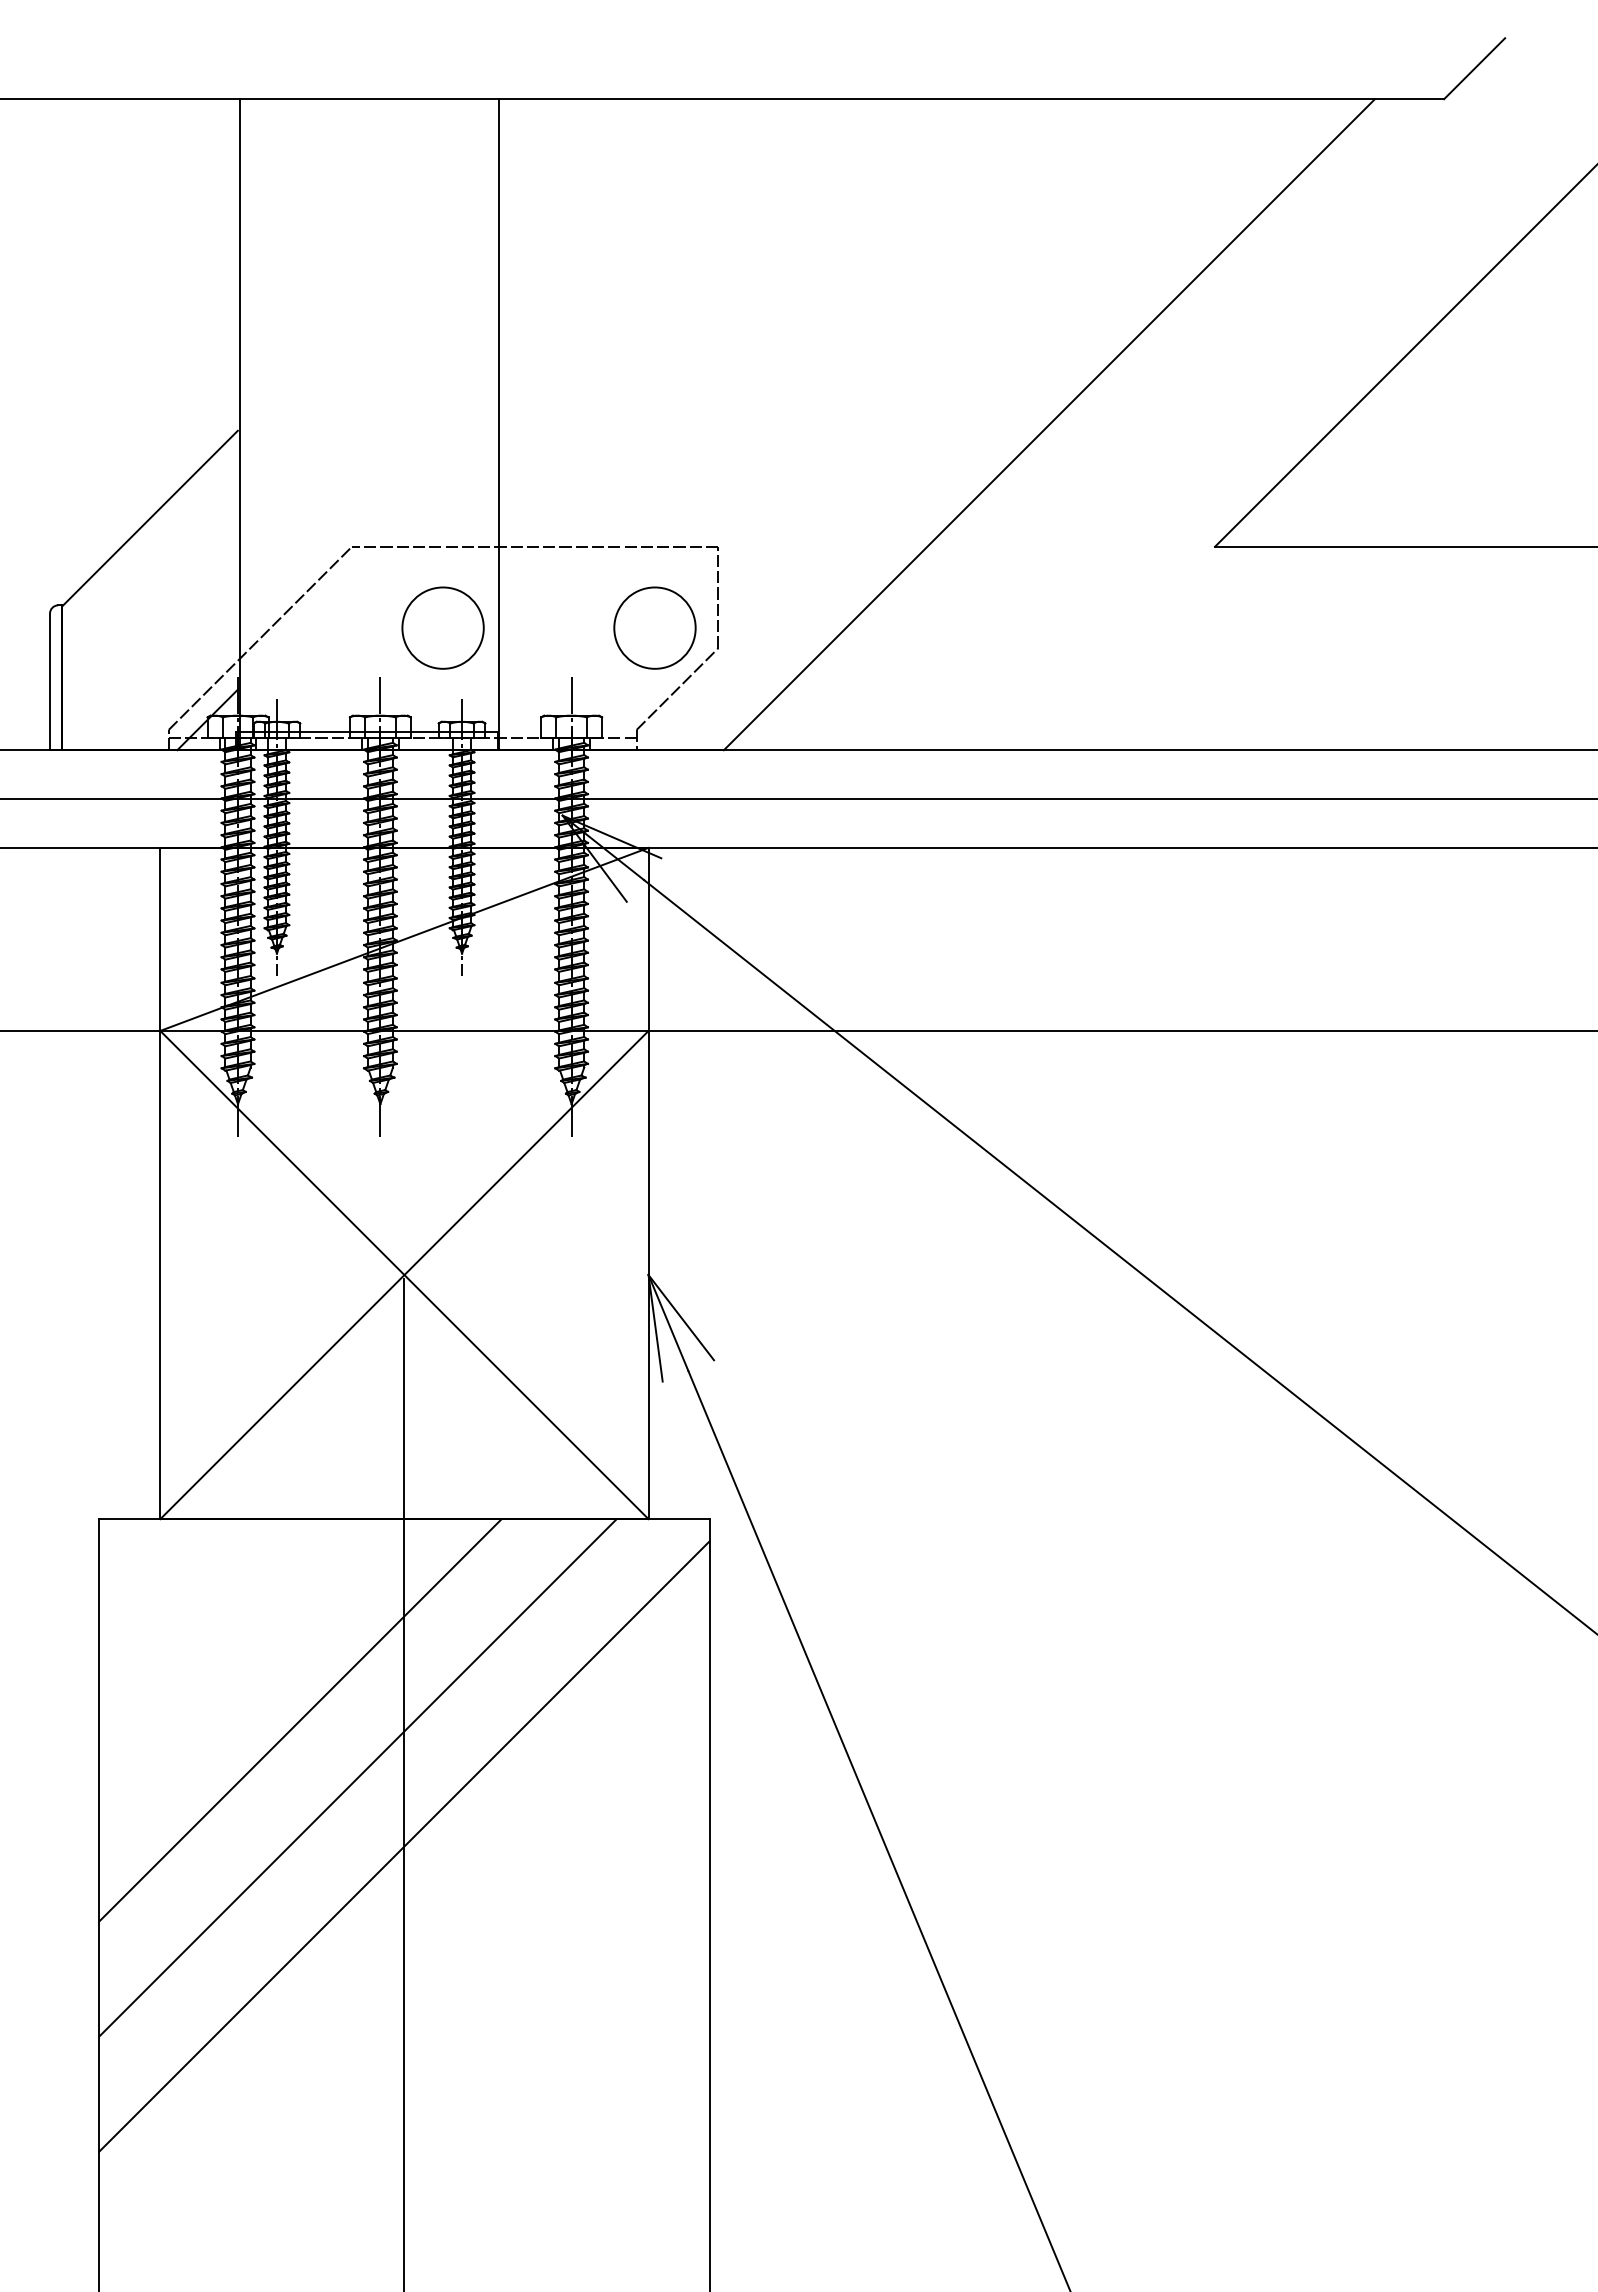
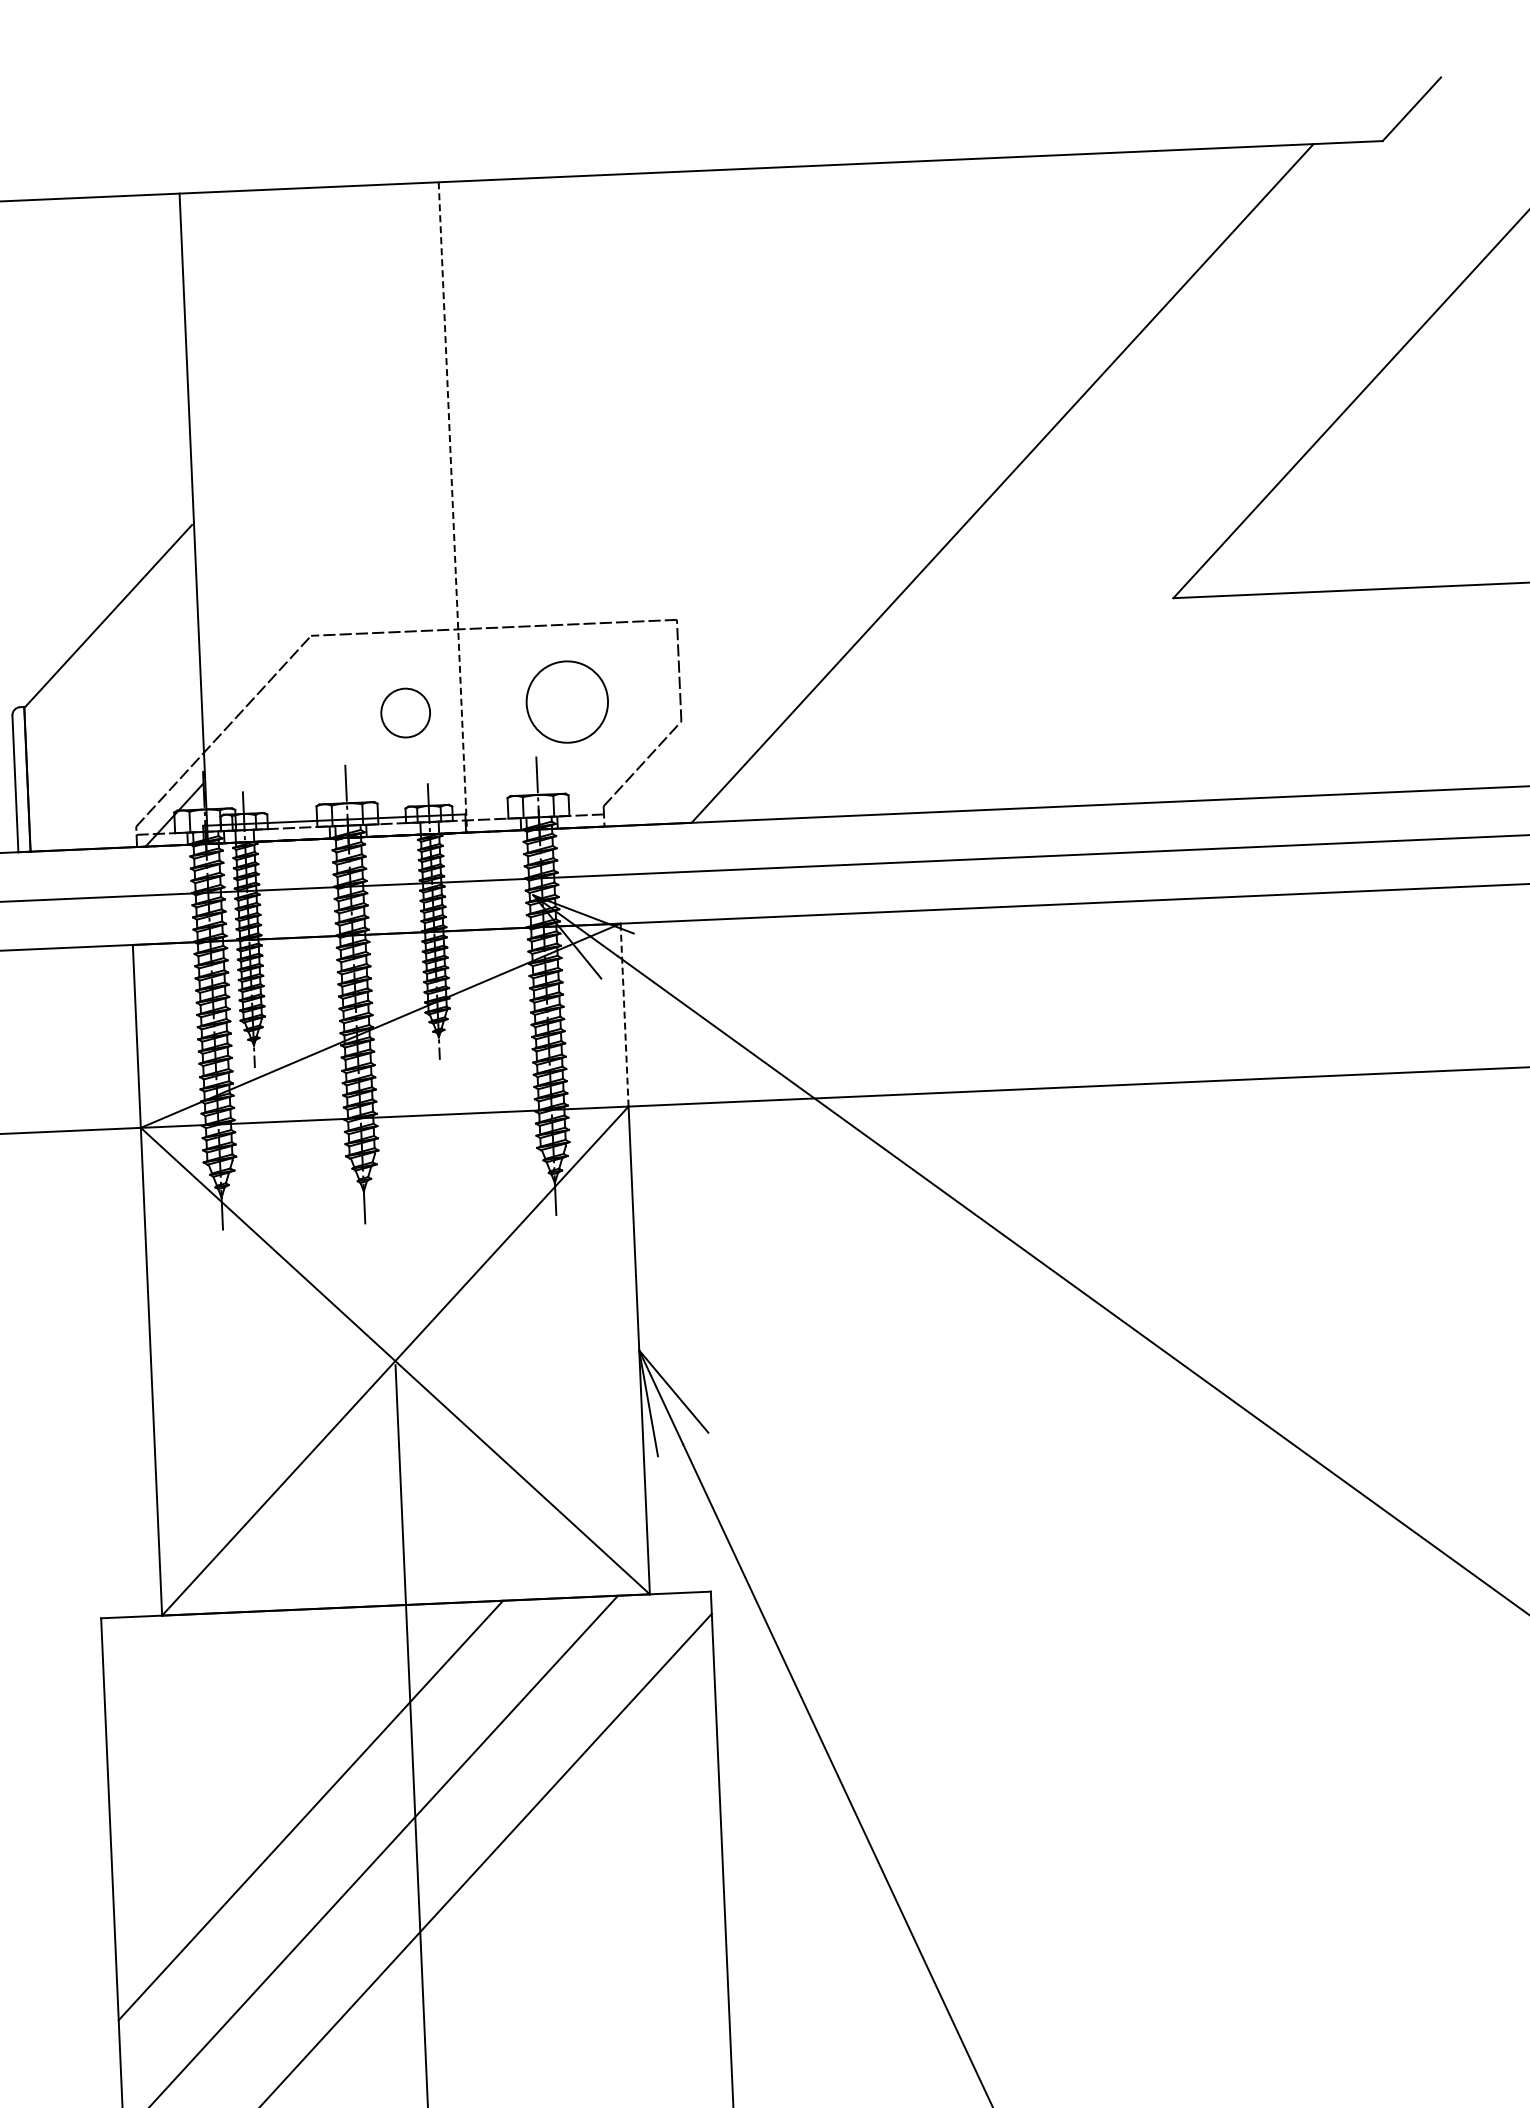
line: (499, 425) -> (453, 508), solid -> dashed
circle: (442, 627) -> (405, 712), size x0.6
circle: (654, 627) -> (566, 701), moved
line: (648, 939) -> (624, 1015), solid -> dashed

